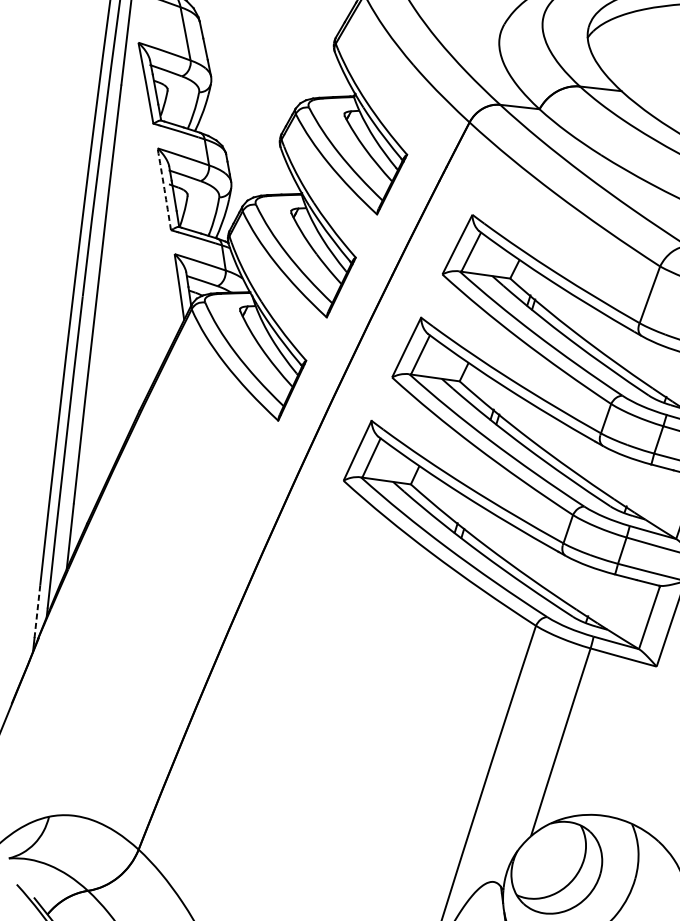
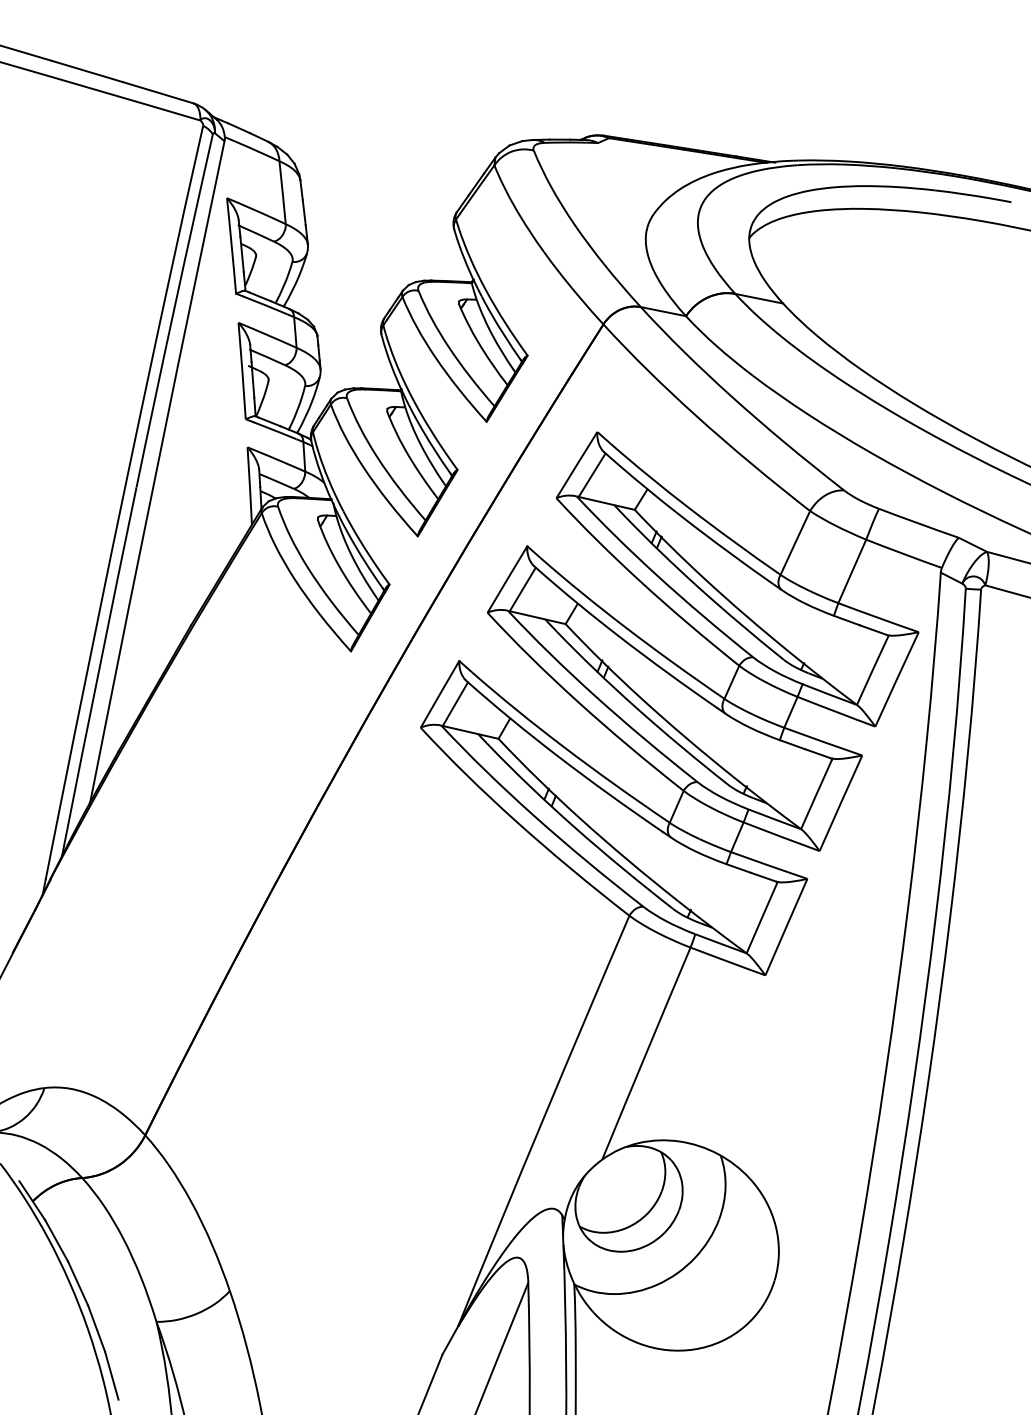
arc: (164, 189) -> (242, 371), dashed -> solid
line: (37, 611) -> (51, 848), dashed -> solid

